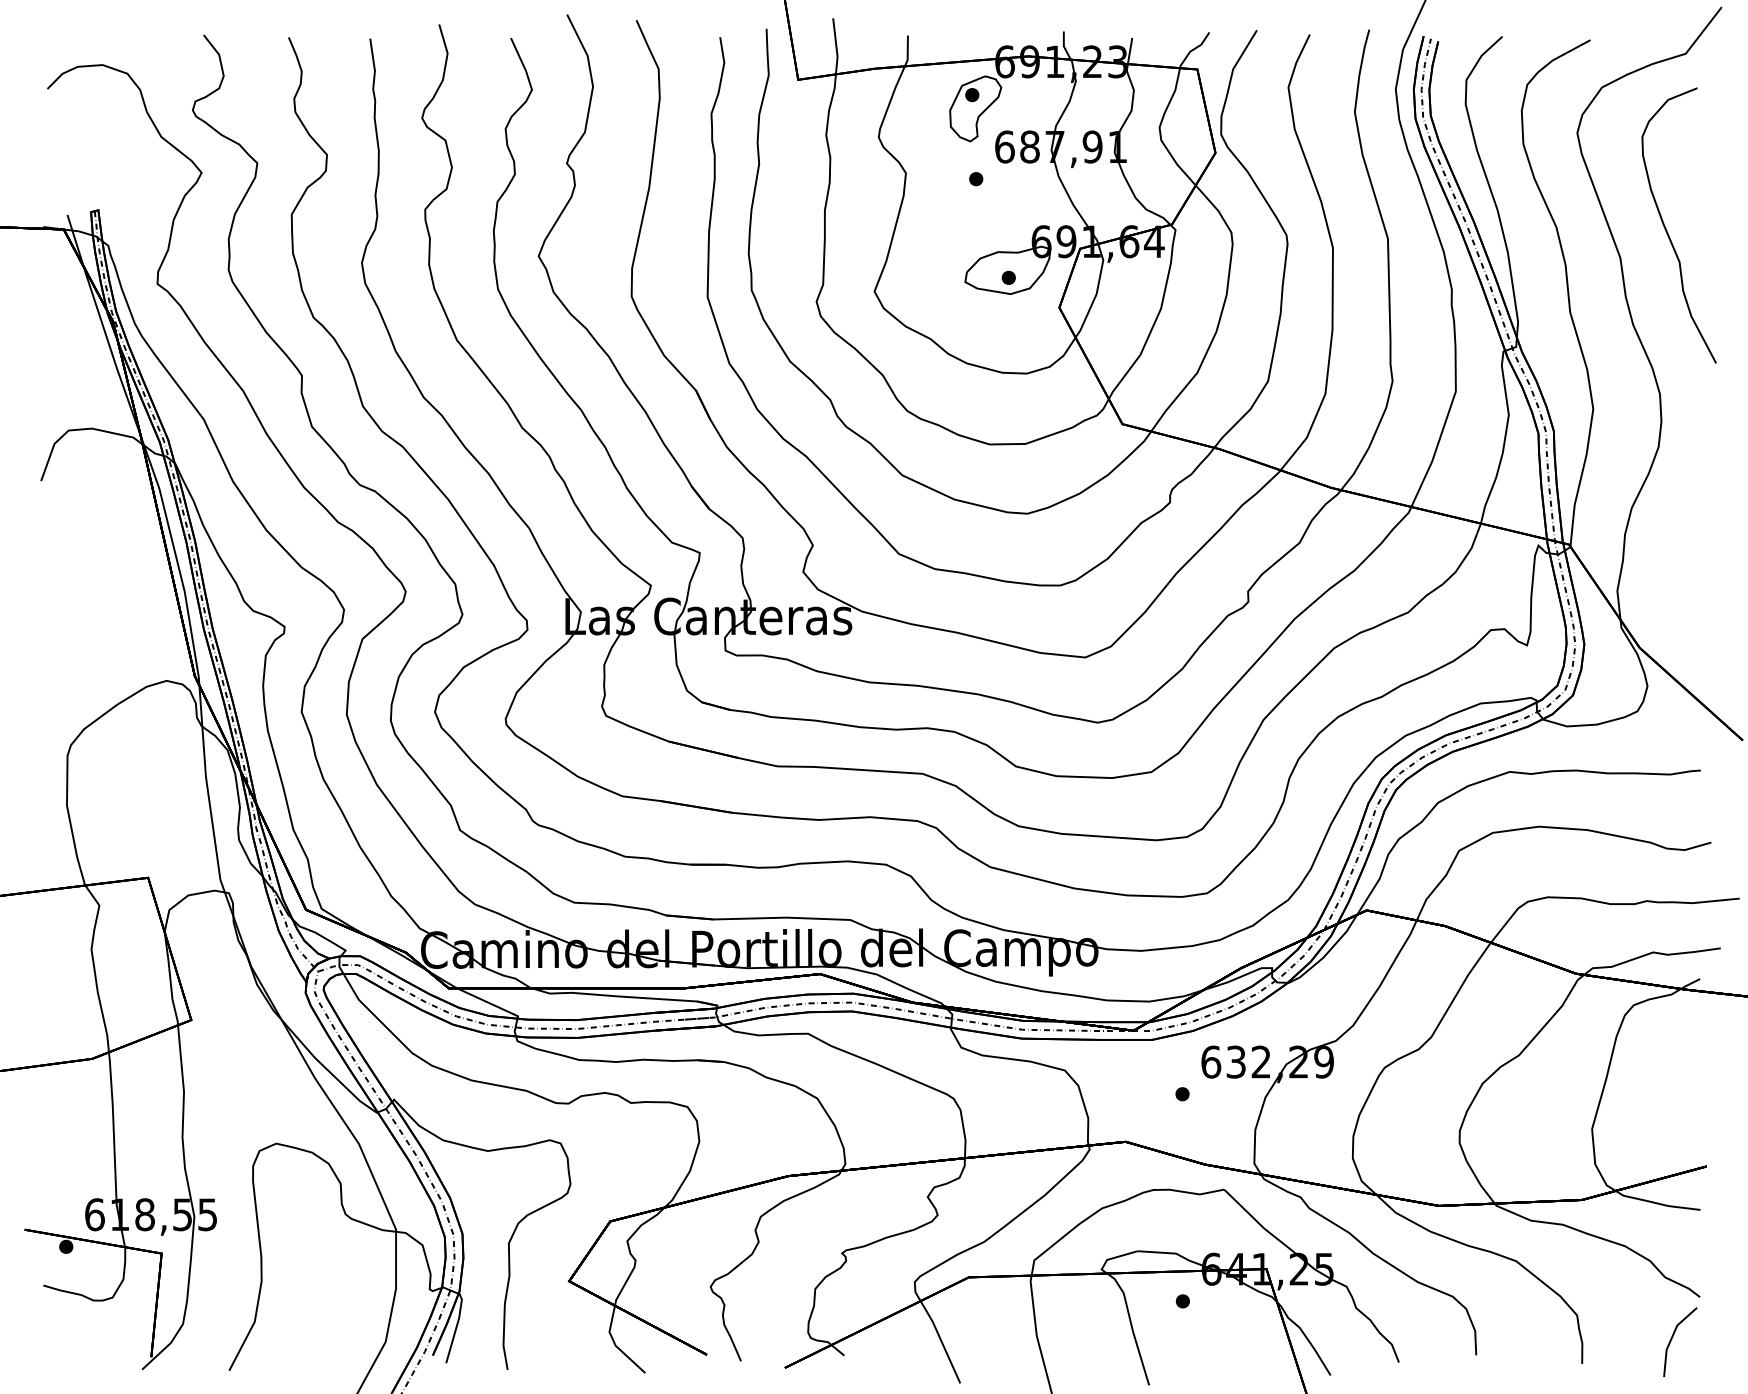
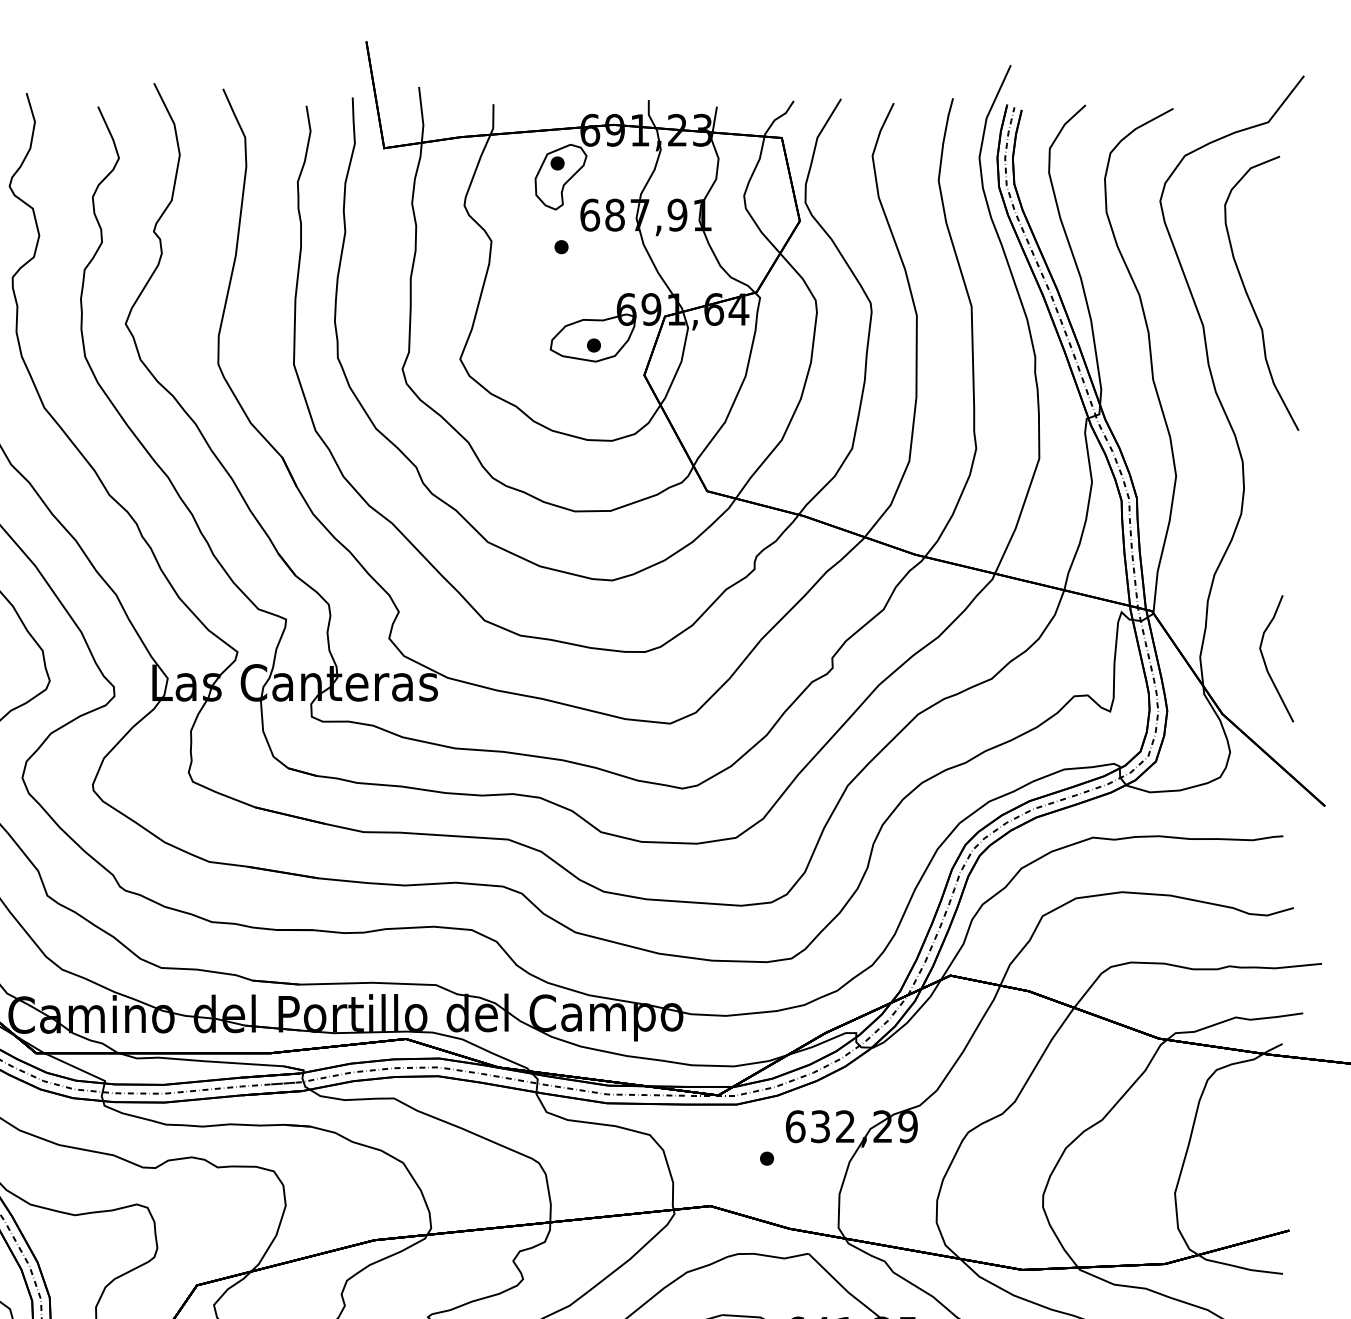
curve: (1683, 596) -> (1266, 662), added

